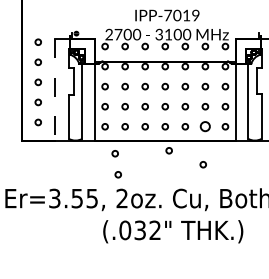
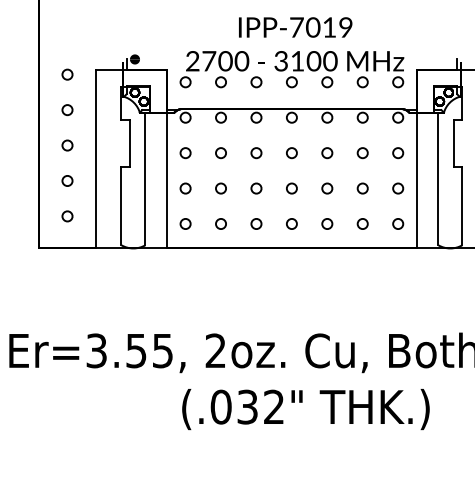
line: (54, 90) -> (96, 159), dashed -> solid
circle: (205, 126) -> (362, 223), size x0.62
circle: (168, 150) -> (297, 265), removed
circle: (114, 153) -> (202, 271), removed
circle: (202, 164) -> (357, 290), removed
circle: (117, 174) -> (207, 308), removed

